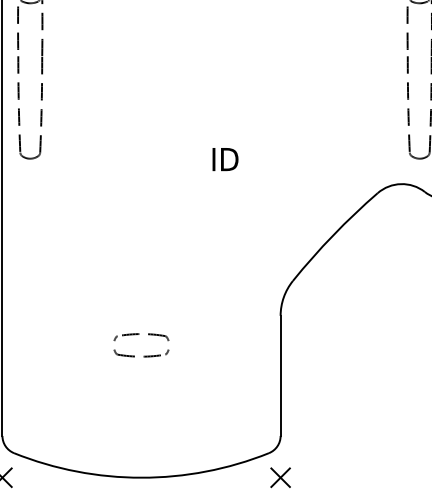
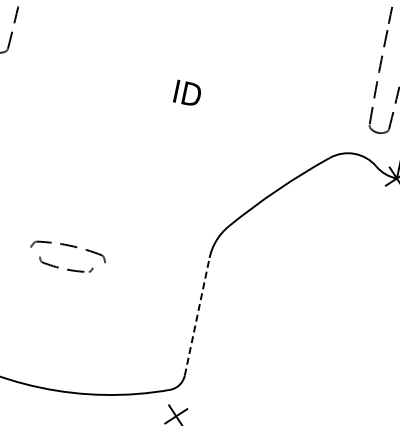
part: (141, 337) -> (69, 250), size x1.4
line: (280, 375) -> (197, 316), solid -> dashed

